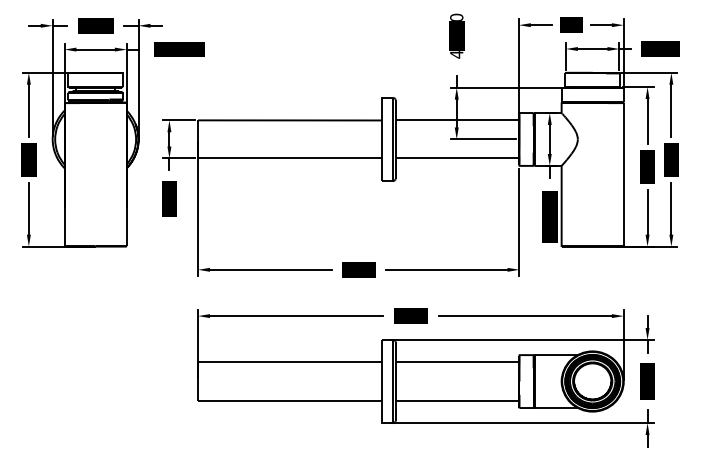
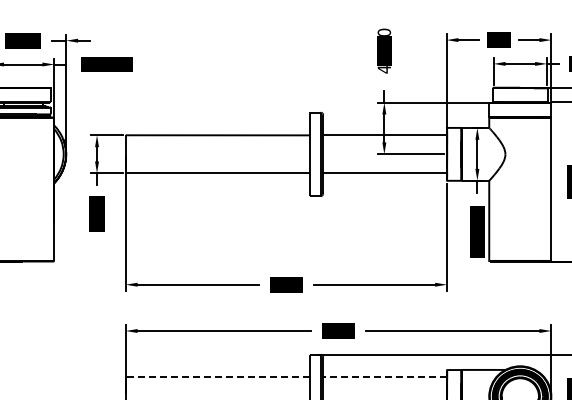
line: (289, 362) -> (217, 377), solid -> dashed
line: (457, 362) -> (385, 377), solid -> dashed

